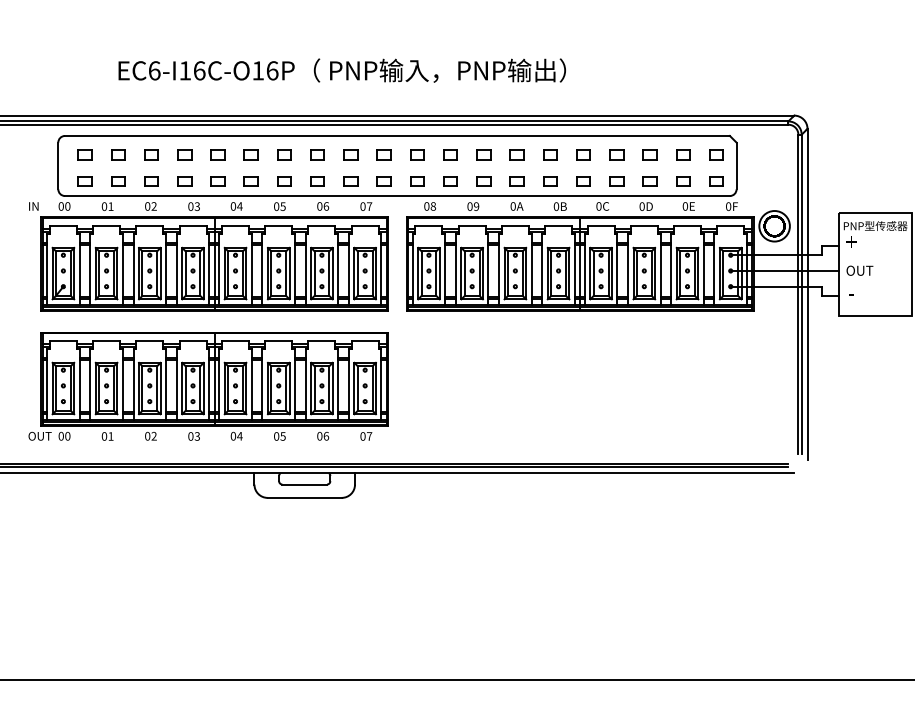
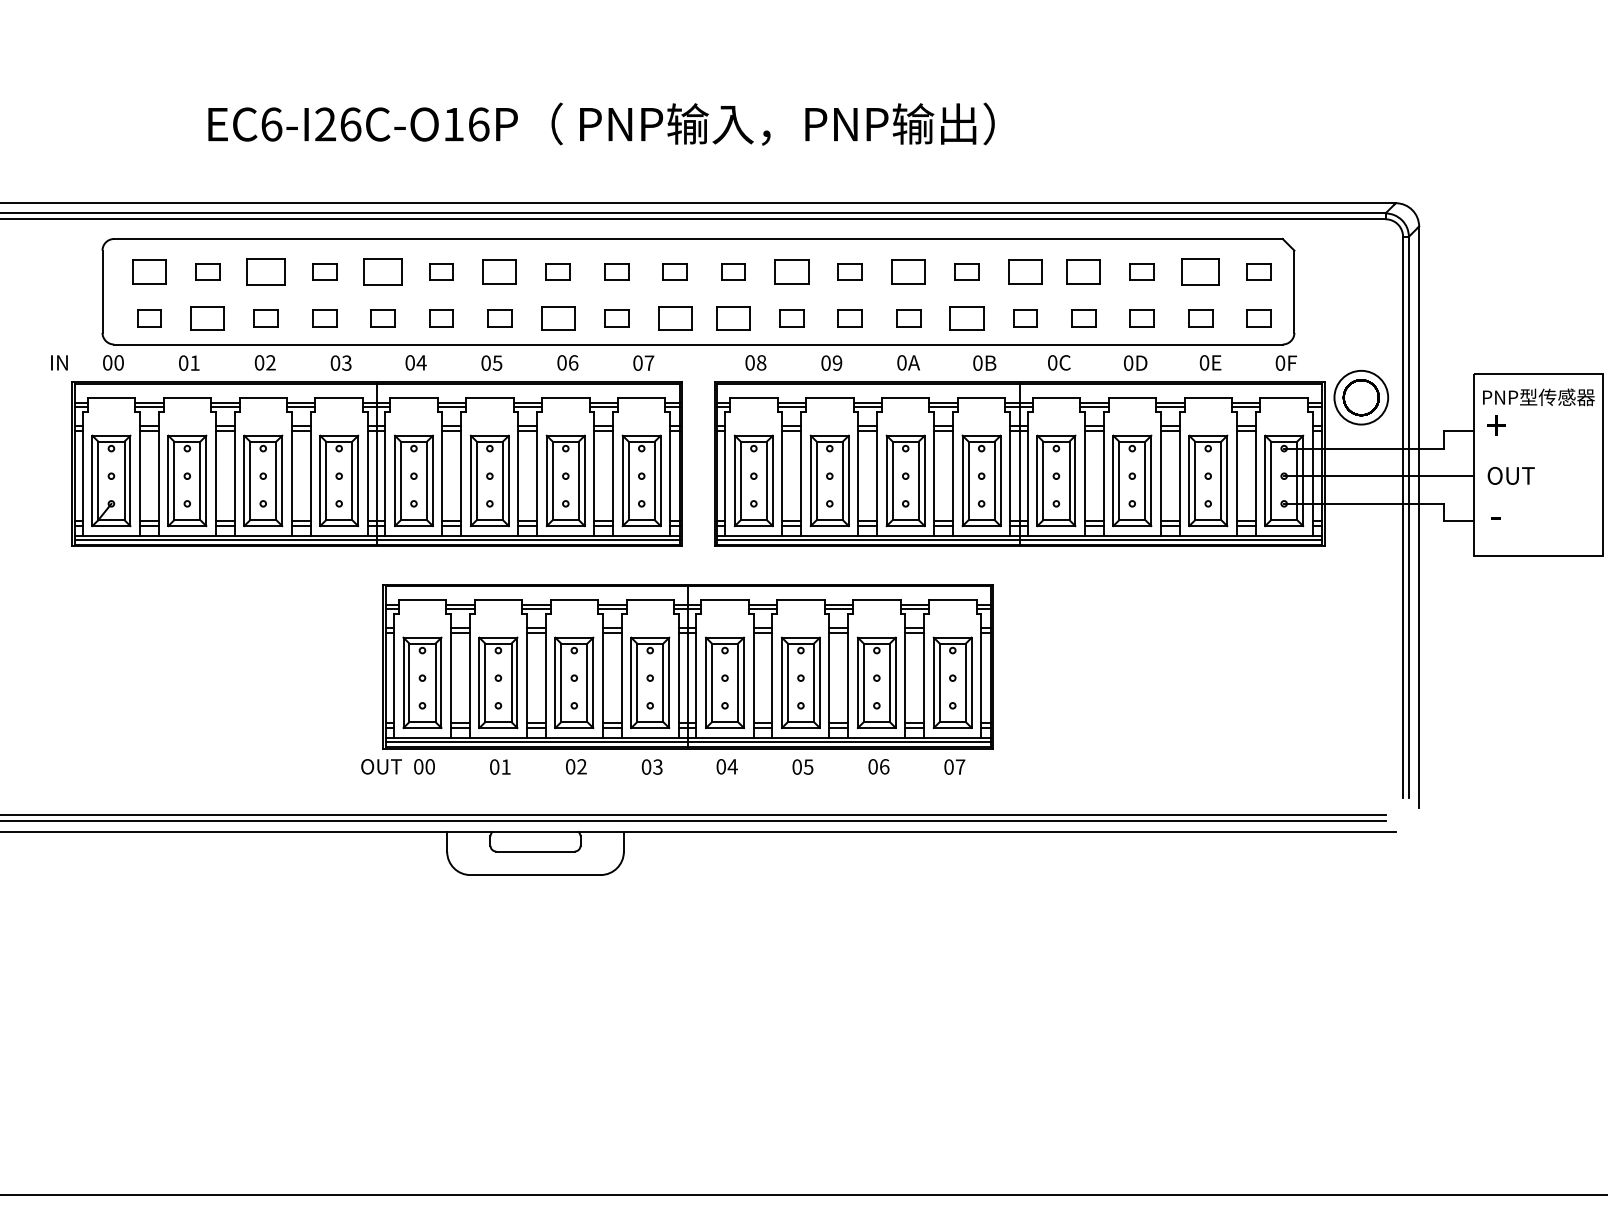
text: (185, 70) -> (325, 123), EC6-I16C-O16P -> EC6-I26C-O16P
part: (84, 154) -> (148, 271), size x1.4
part: (151, 154) -> (266, 271), size x1.6
part: (217, 154) -> (382, 271), size x1.6
part: (284, 154) -> (499, 271), size x1.4
part: (450, 154) -> (791, 271), size x1.4
part: (516, 154) -> (907, 271), size x1.4
part: (583, 154) -> (1025, 271), size x1.4
part: (616, 154) -> (1083, 271), size x1.4
part: (683, 154) -> (1201, 271), size x1.6
part: (118, 181) -> (208, 318), size x1.4
part: (317, 181) -> (557, 318), size x1.4
part: (383, 181) -> (673, 318), size x1.4
part: (417, 181) -> (733, 318), size x1.4
part: (550, 181) -> (967, 318), size x1.4
part: (208, 386) -> (677, 679), moved

